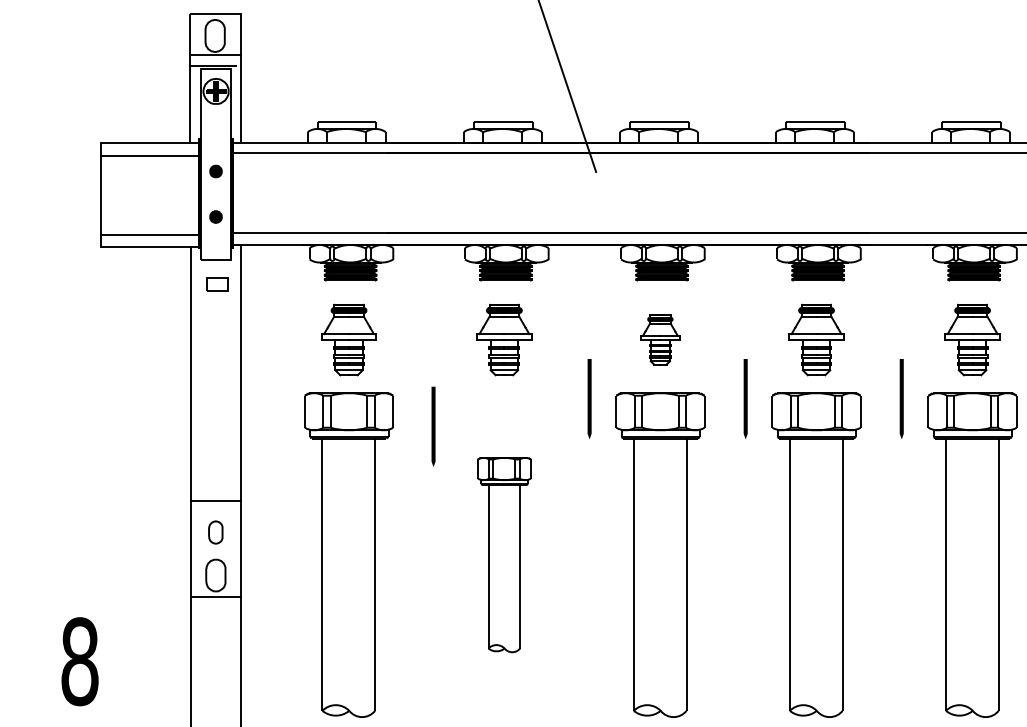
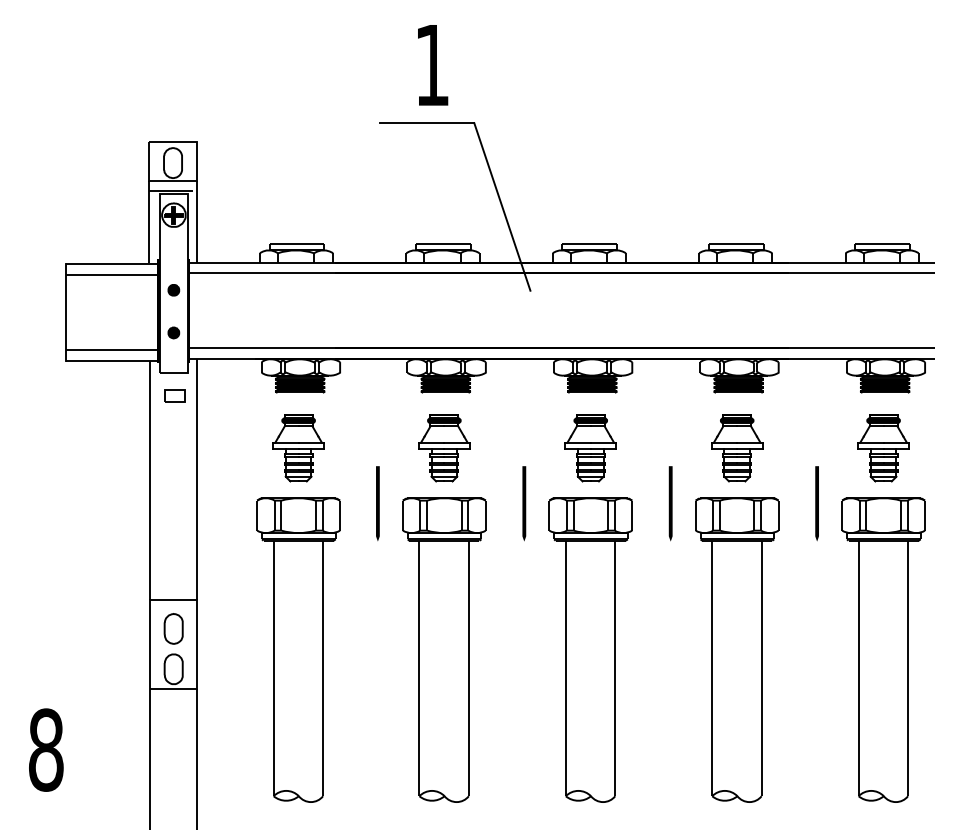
part: (660, 340) -> (590, 448), size x1.43
line: (433, 426) -> (377, 503), moved
part: (215, 532) -> (173, 628), size x1.43
part: (504, 554) -> (444, 649), size x1.67

